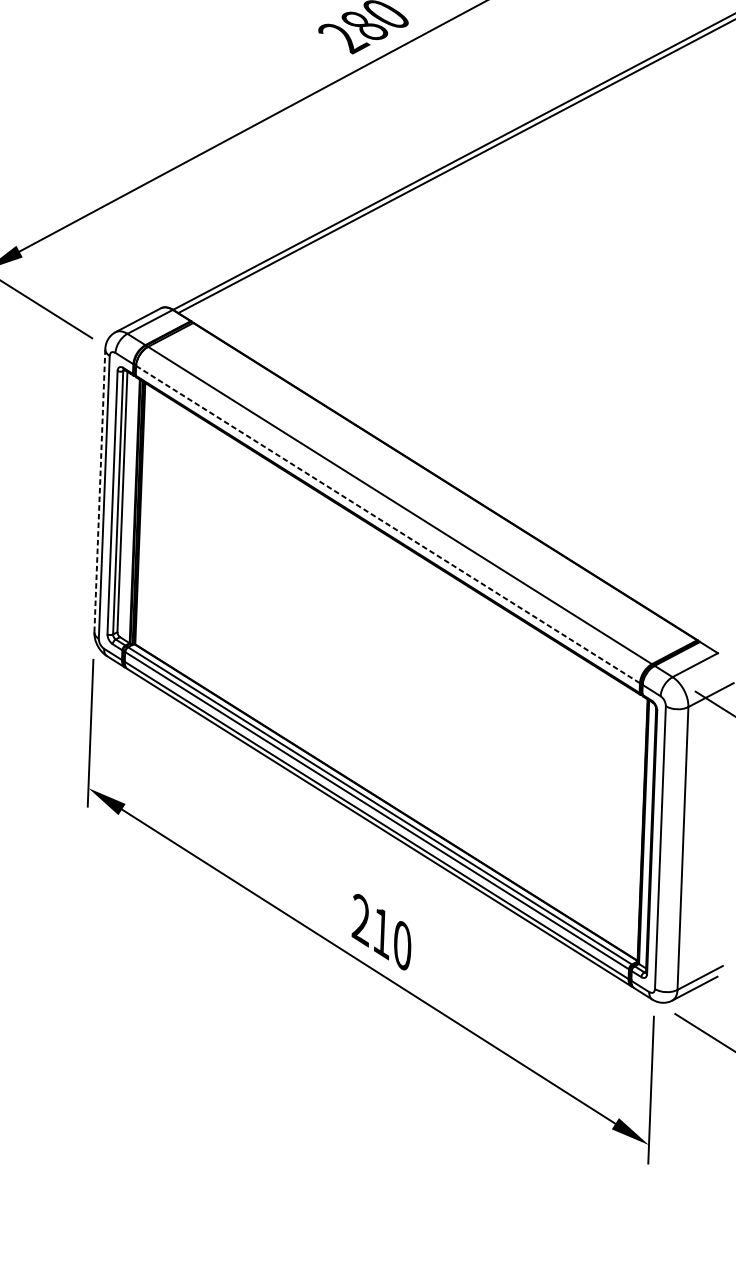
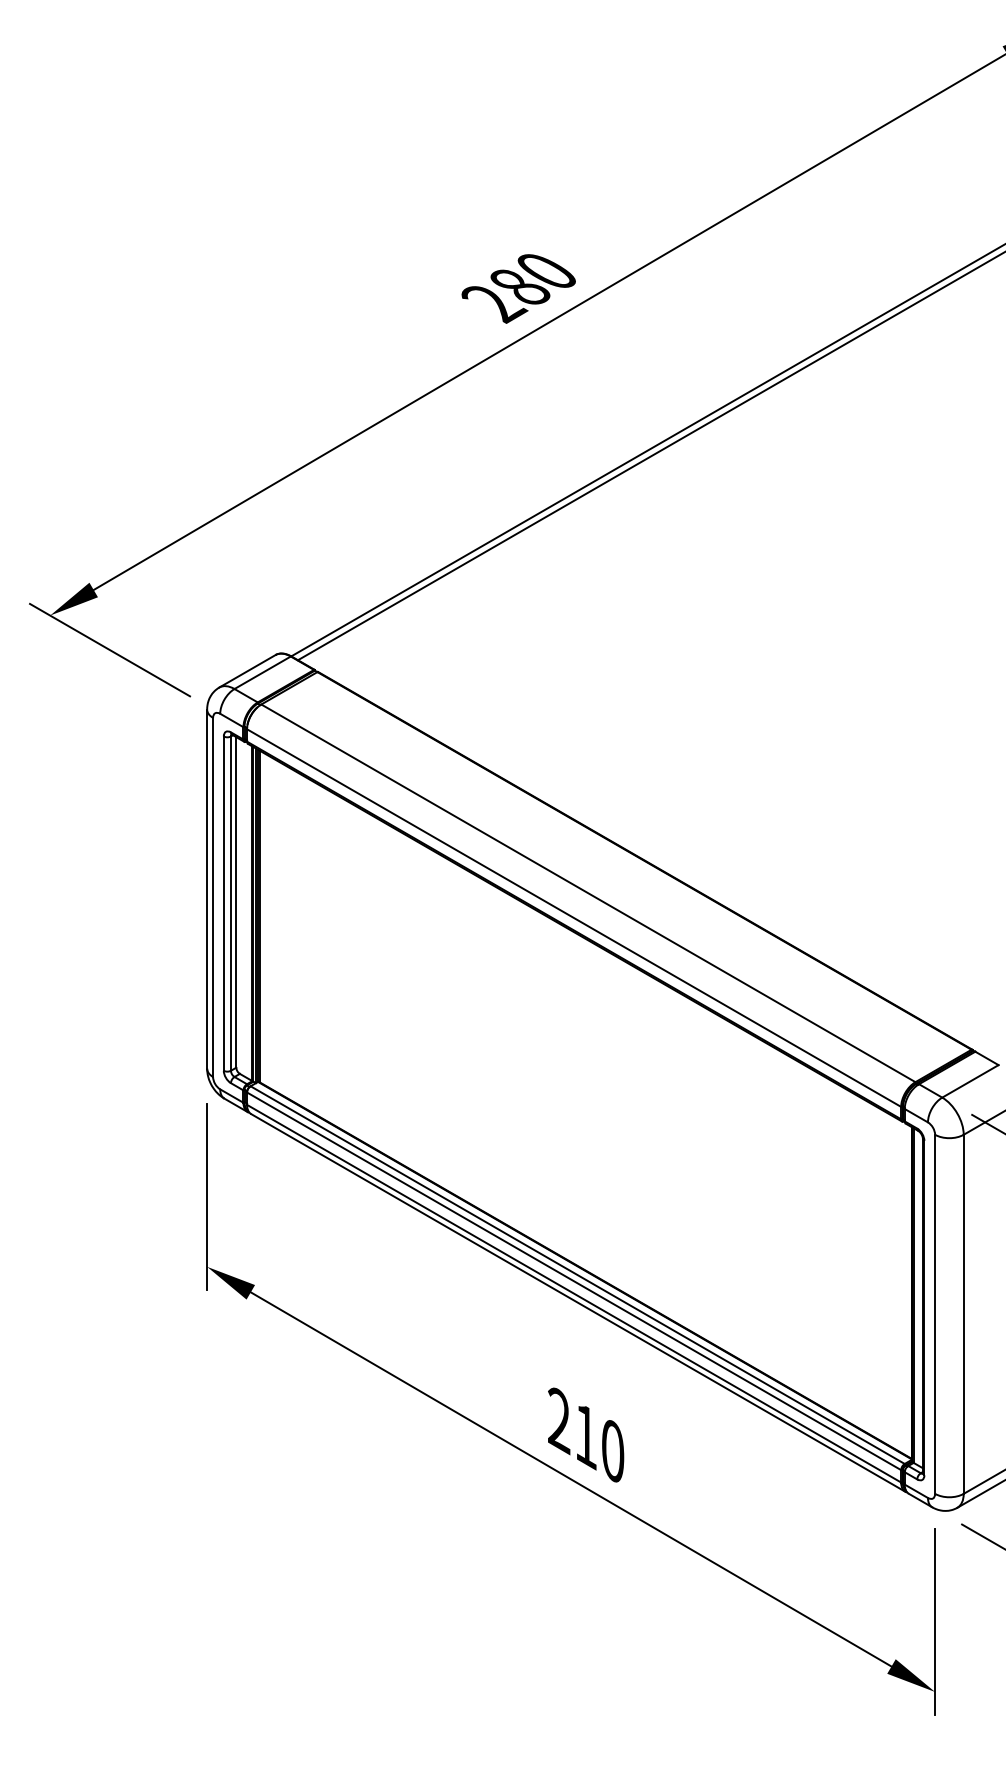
line: (100, 490) -> (207, 889), dashed -> solid
line: (388, 524) -> (574, 918), dashed -> solid

